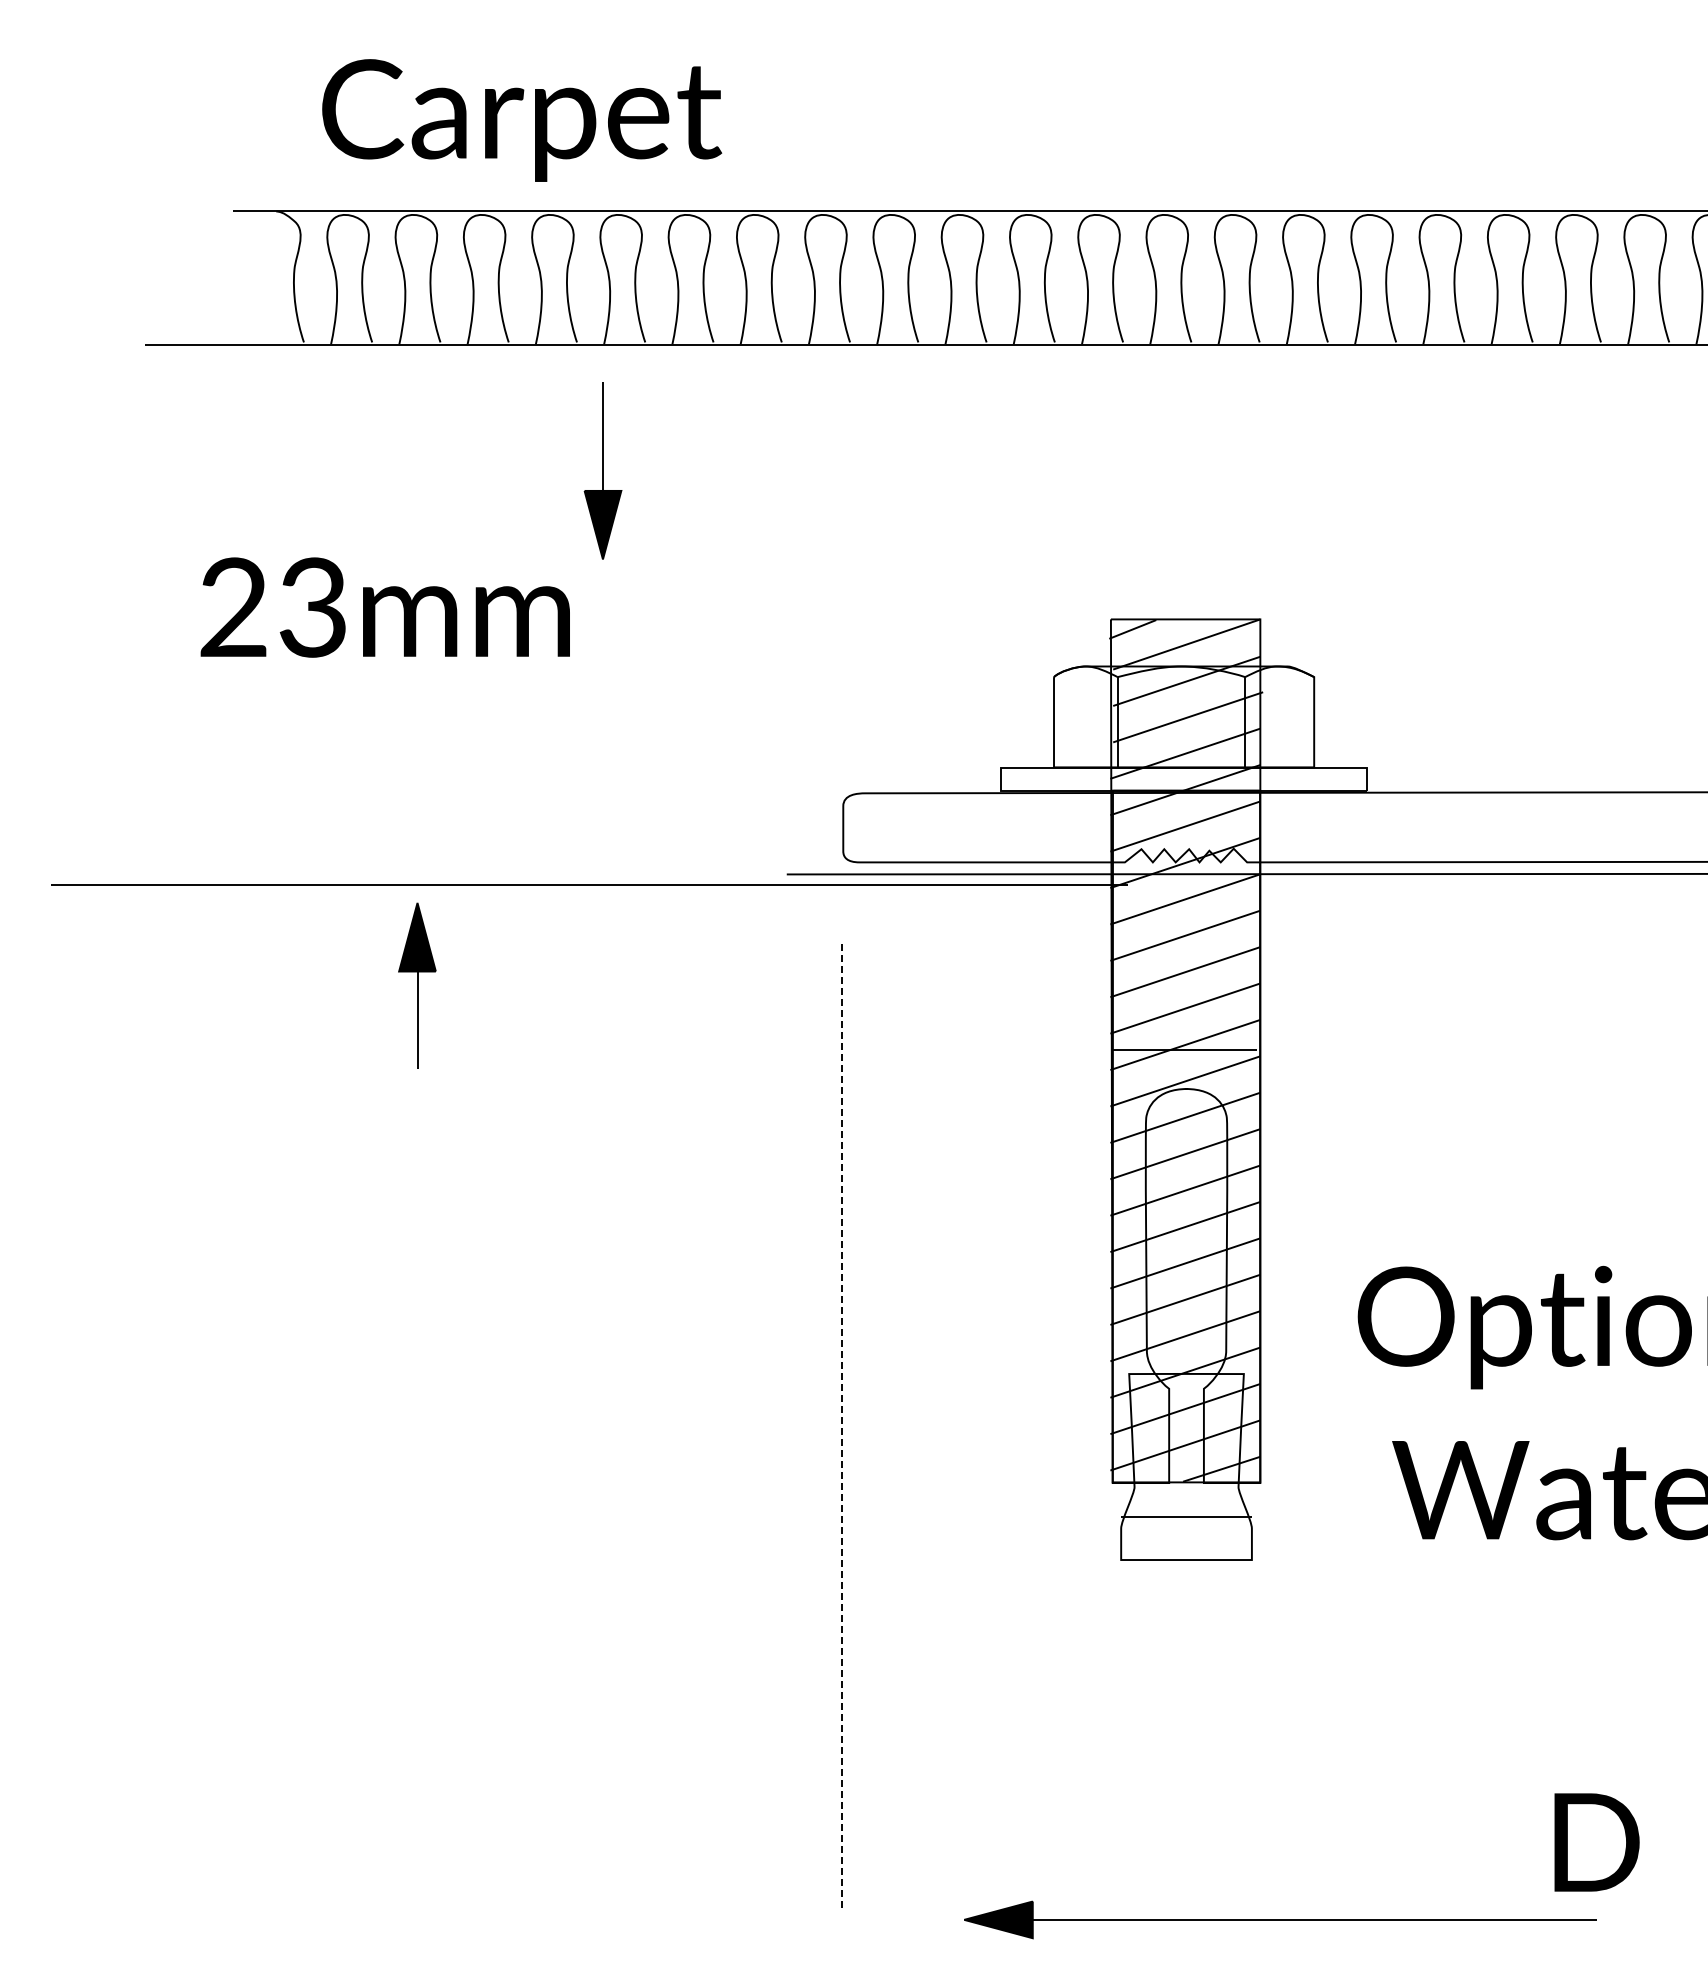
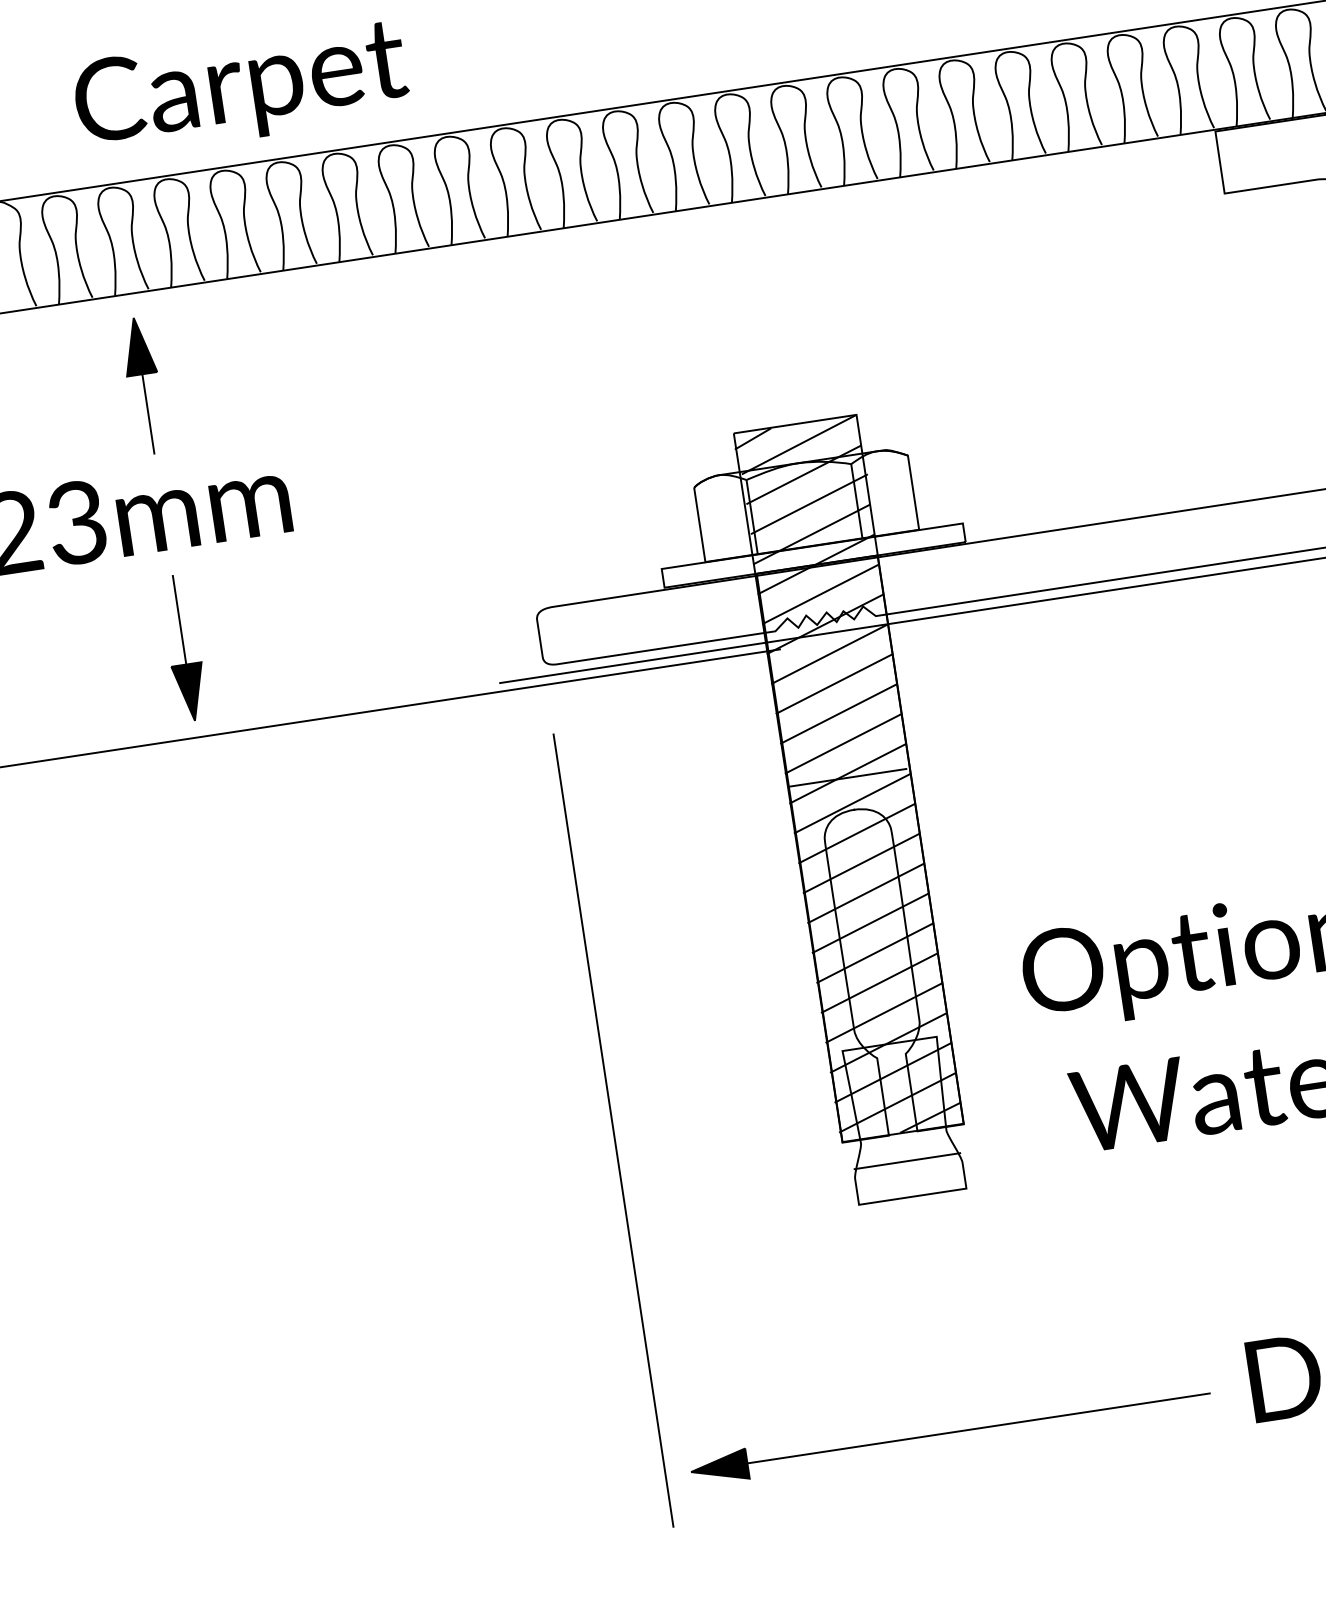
text: (522, 120) -> (241, 88), moved
part: (602, 470) -> (183, 647), moved
part: (417, 985) -> (143, 385), moved
line: (842, 1428) -> (613, 1131), dashed -> solid
part: (1280, 1919) -> (950, 1432), moved

